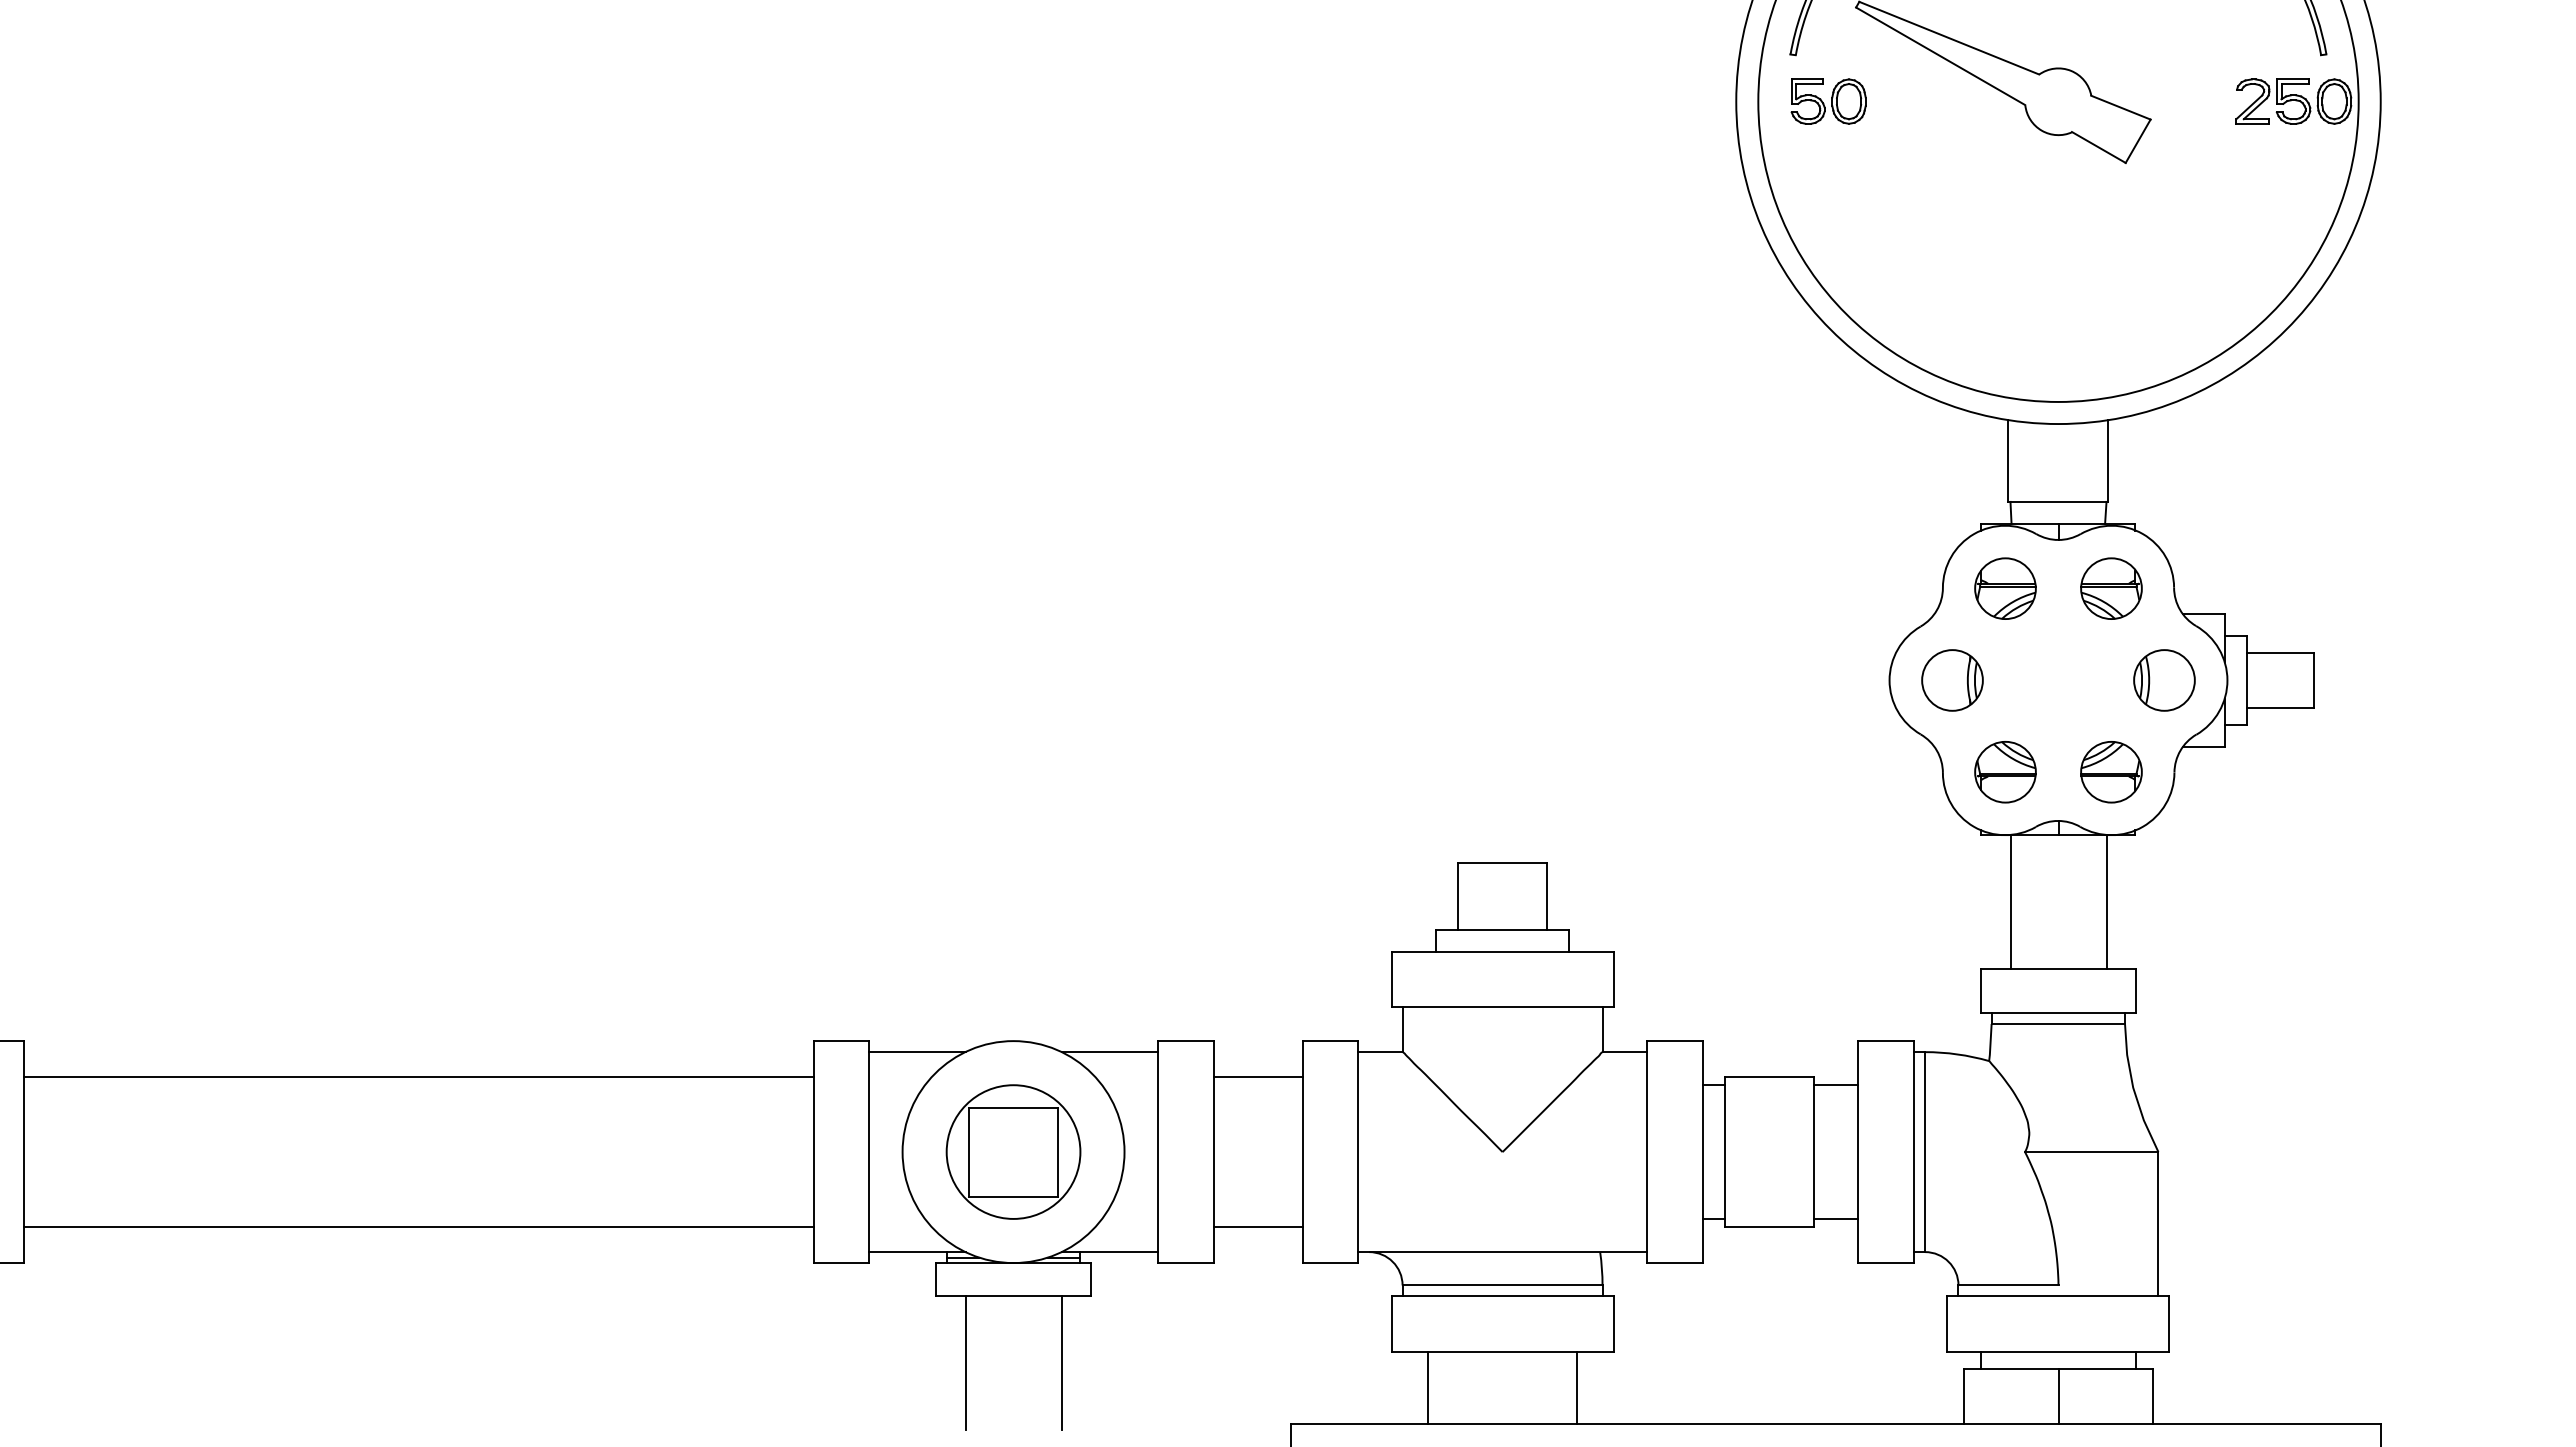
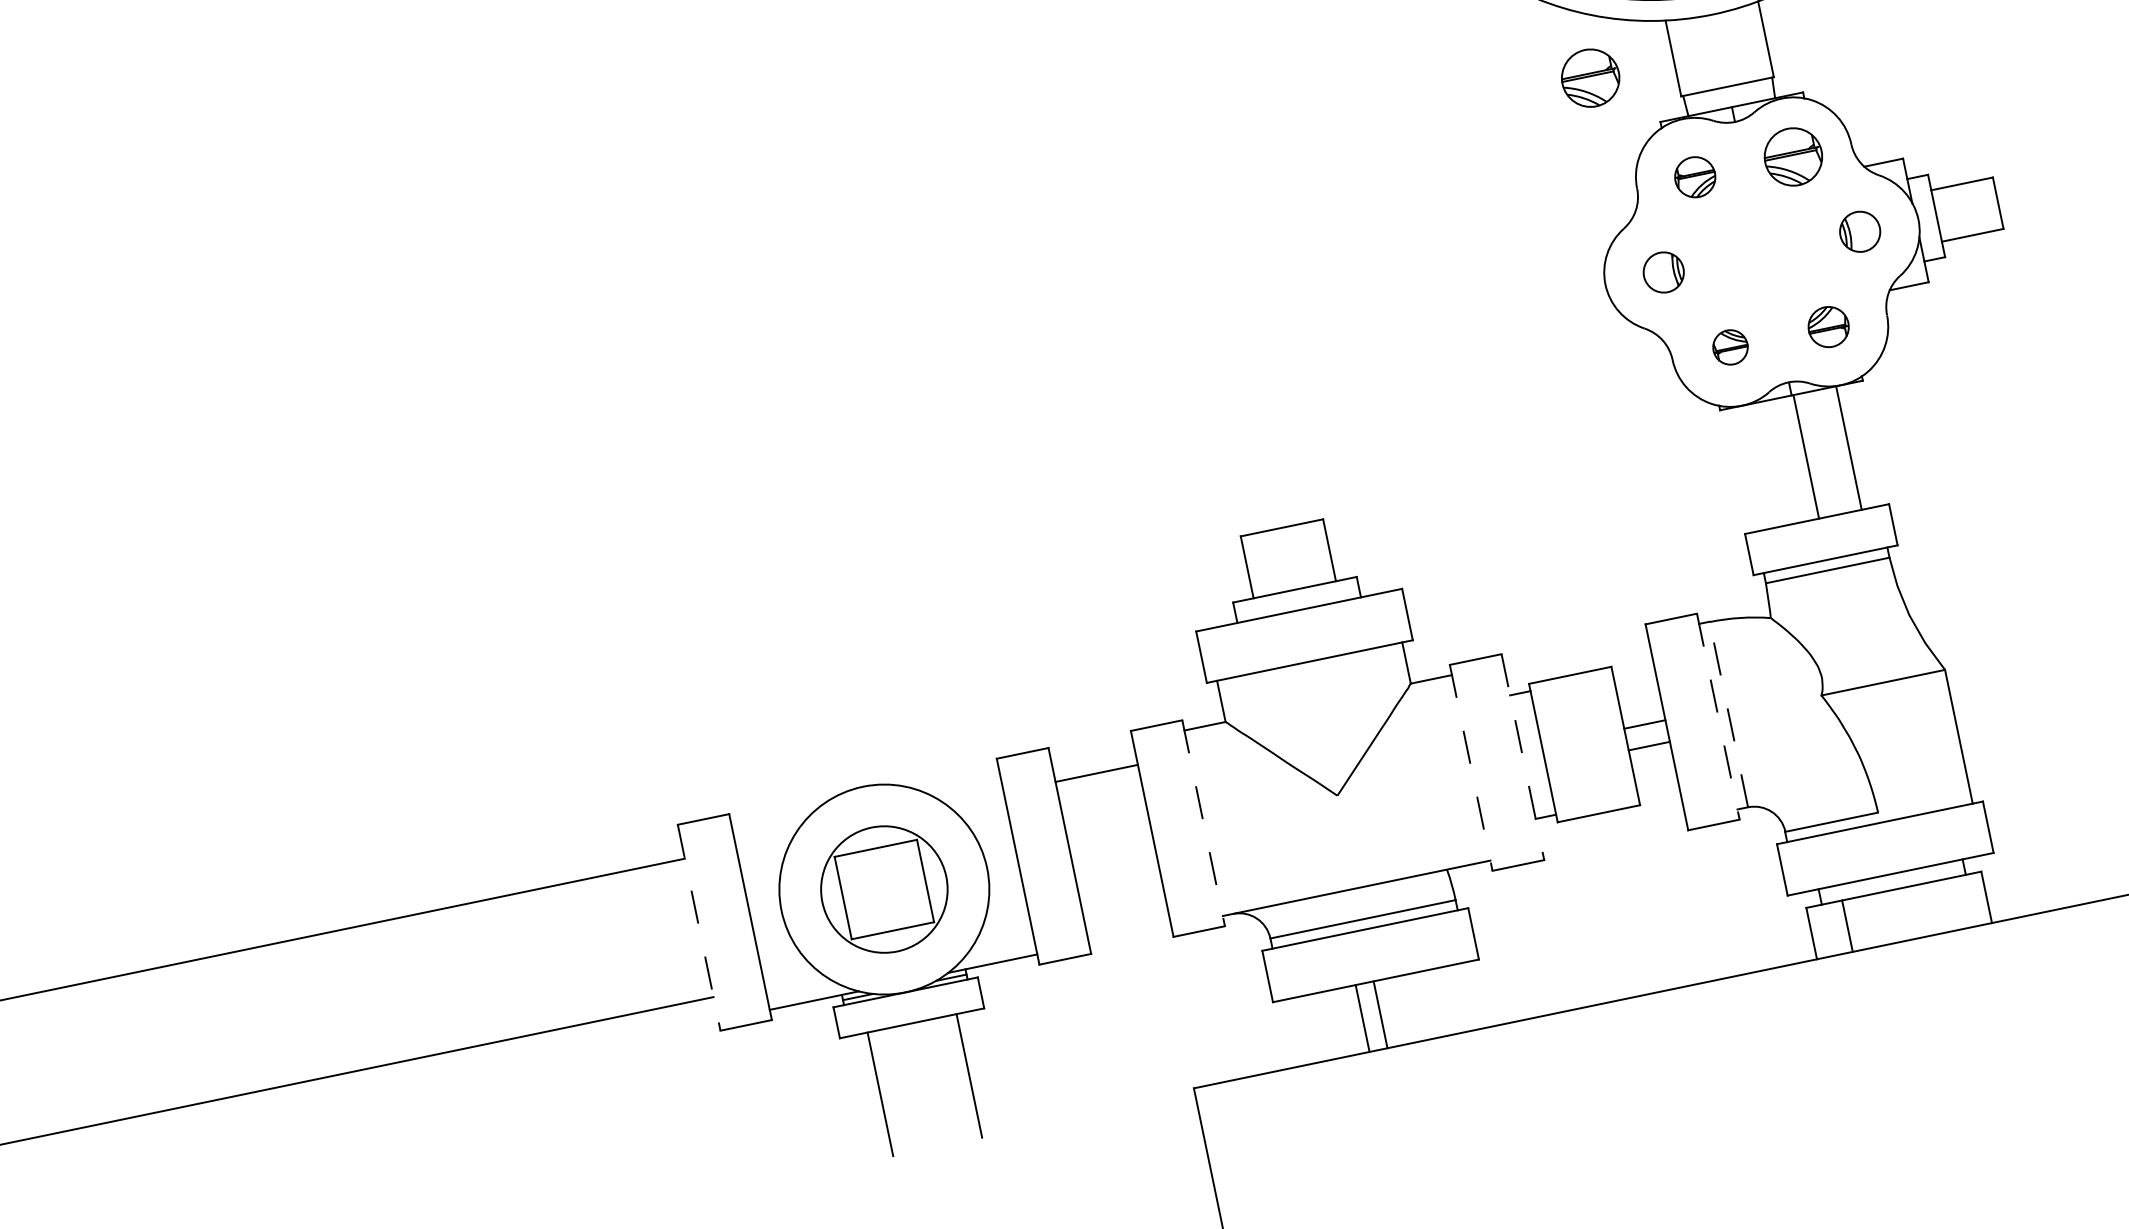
part: (1918, 463) -> (1590, 78), added
part: (2005, 588) -> (1695, 177), size x0.7
part: (1952, 680) -> (1663, 272), size x0.7
part: (2164, 680) -> (1860, 231), size x0.7
part: (2005, 772) -> (1730, 347), size x0.6
part: (2111, 772) -> (1828, 327), size x0.7
line: (2010, 901) -> (1806, 456), moved
line: (917, 1051) -> (776, 814), removed
line: (1109, 1051) -> (953, 777), removed
line: (1835, 1085) -> (1644, 724), moved
line: (1925, 1151) -> (1729, 714), solid -> dashed
line: (813, 1152) -> (699, 928), solid -> dashed
line: (1358, 1152) -> (1204, 823), solid -> dashed
line: (1647, 1152) -> (1471, 768), solid -> dashed
line: (1702, 1152) -> (1522, 757), solid -> dashed
line: (1913, 1152) -> (1718, 717), solid -> dashed
line: (1835, 1218) -> (1648, 746), moved
line: (1257, 1226) -> (1124, 911), removed
line: (1427, 1387) -> (1362, 1018), moved
line: (1577, 1387) -> (1380, 1014), moved
line: (2058, 1396) -> (1847, 926), moved

